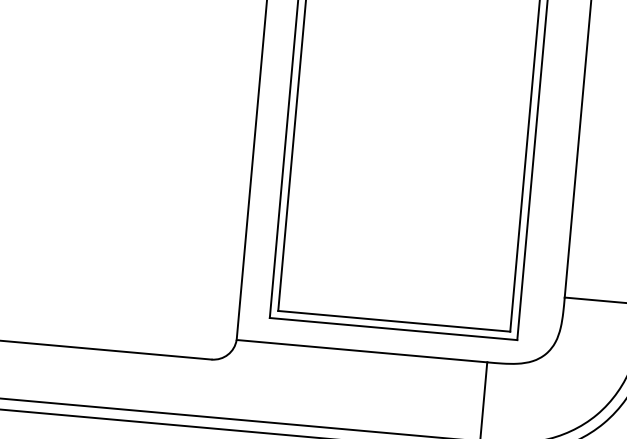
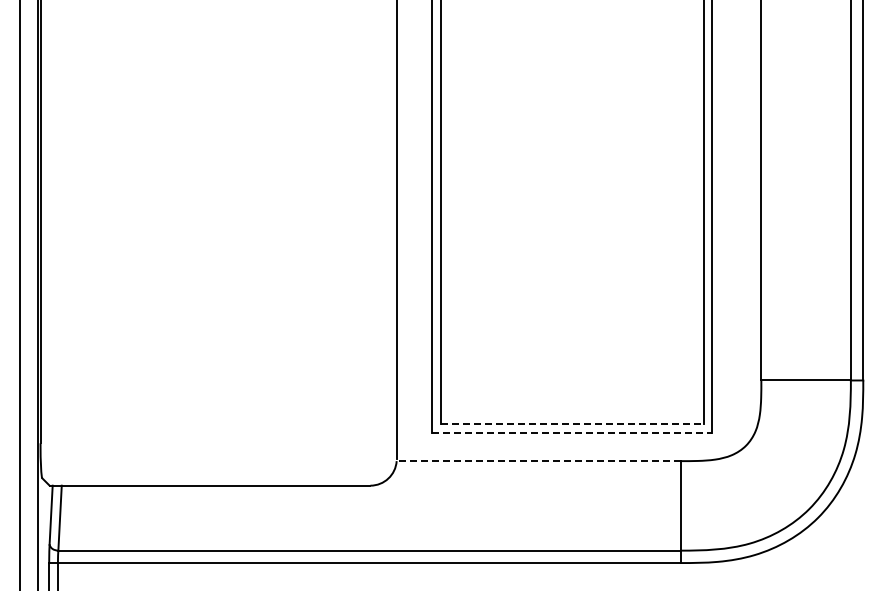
line: (394, 321) -> (572, 424), solid -> dashed
line: (393, 329) -> (572, 433), solid -> dashed
line: (361, 351) -> (538, 461), solid -> dashed

